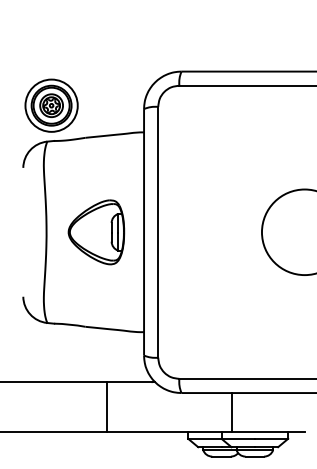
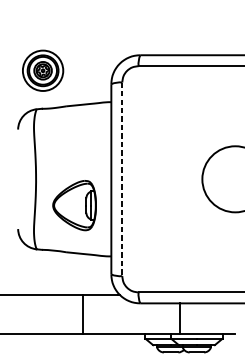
part: (51, 105) -> (42, 70), moved
part: (96, 232) -> (74, 205), moved
line: (158, 232) -> (122, 179), solid -> dashed

